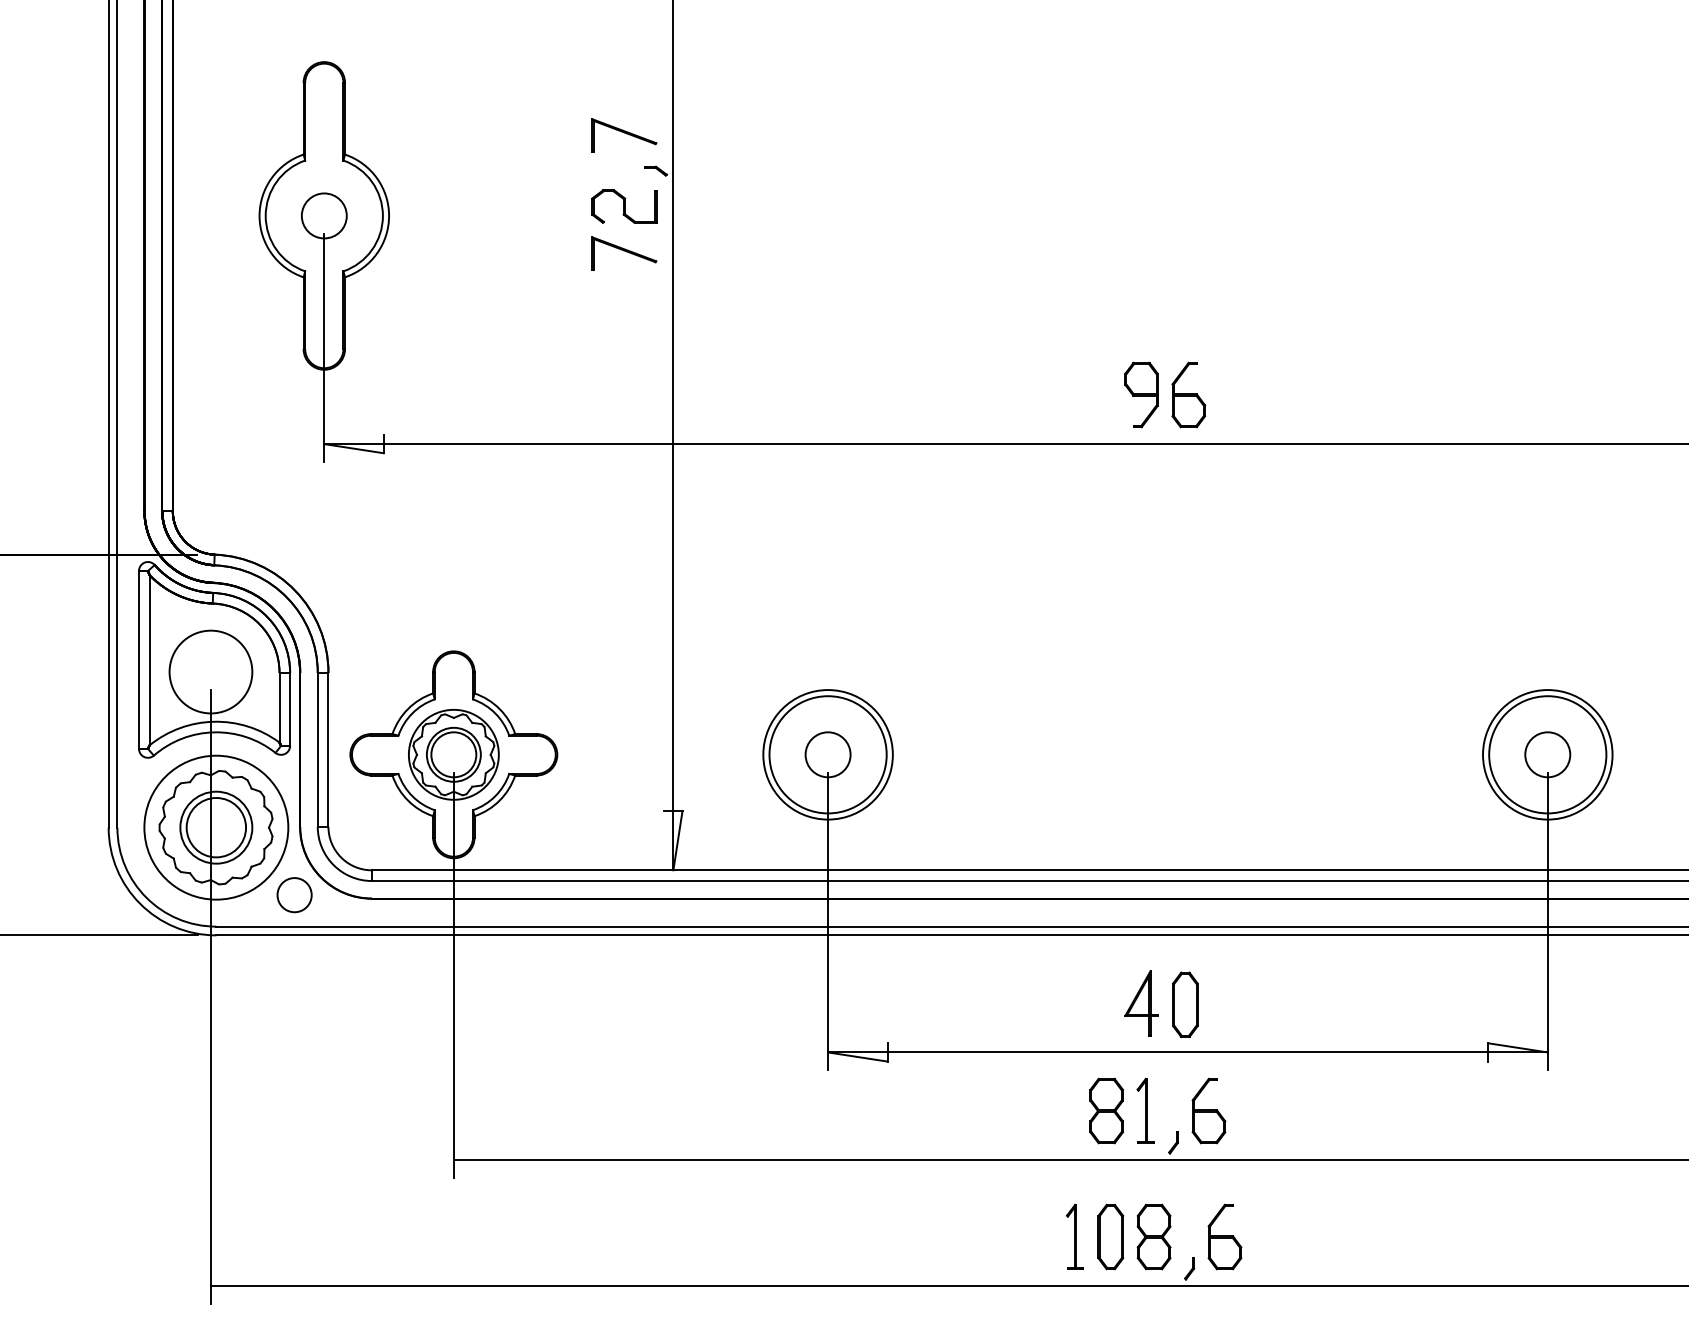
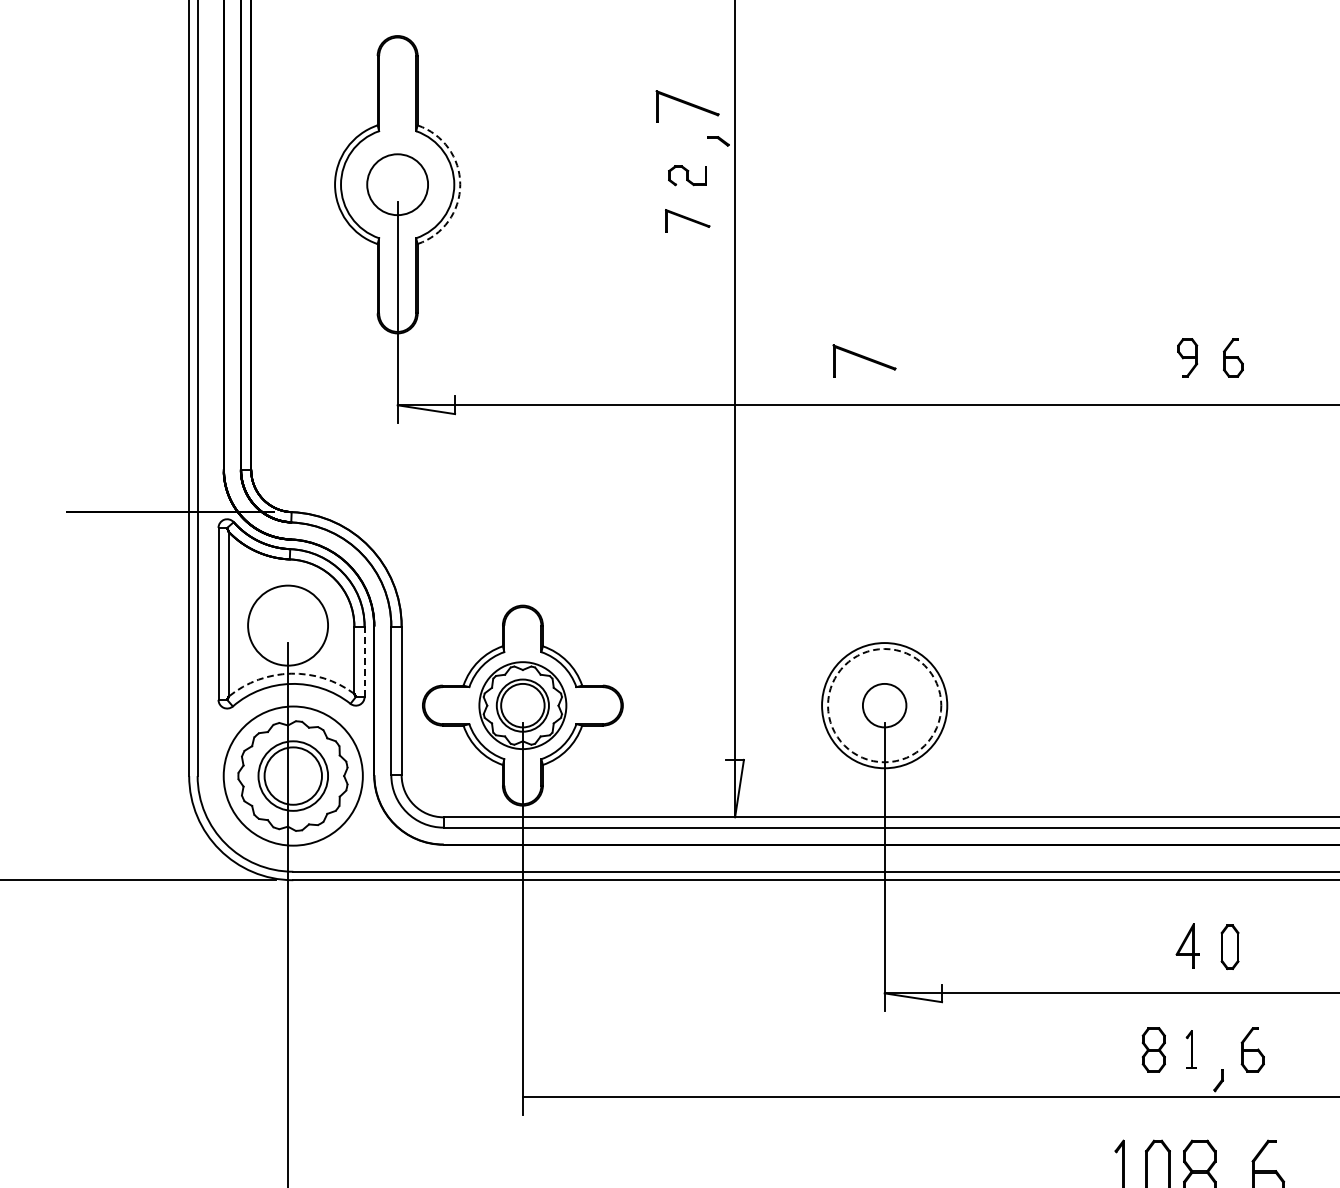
part: (624, 206) -> (687, 175), size x0.6
circle: (323, 215) -> (396, 184), size x1.4
arc: (389, 215) -> (460, 184), solid -> dashed
part: (624, 253) -> (687, 221), size x0.7
part: (1141, 394) -> (1187, 357), size x0.6
part: (1188, 394) -> (1233, 357), size x0.6
part: (807, 398) -> (864, 361), added
line: (290, 708) -> (364, 660), solid -> dashed
arc: (214, 721) -> (291, 673), solid -> dashed
circle: (827, 754) -> (884, 705), solid -> dashed
circle: (294, 895) -> (368, 841), removed
part: (1141, 1003) -> (1187, 946), size x0.7
part: (1185, 1004) -> (1230, 947), size x0.7
part: (1106, 1110) -> (1153, 1049), size x0.7
part: (1145, 1110) -> (1191, 1049), size x0.6
part: (1208, 1110) -> (1252, 1049), size x0.7

